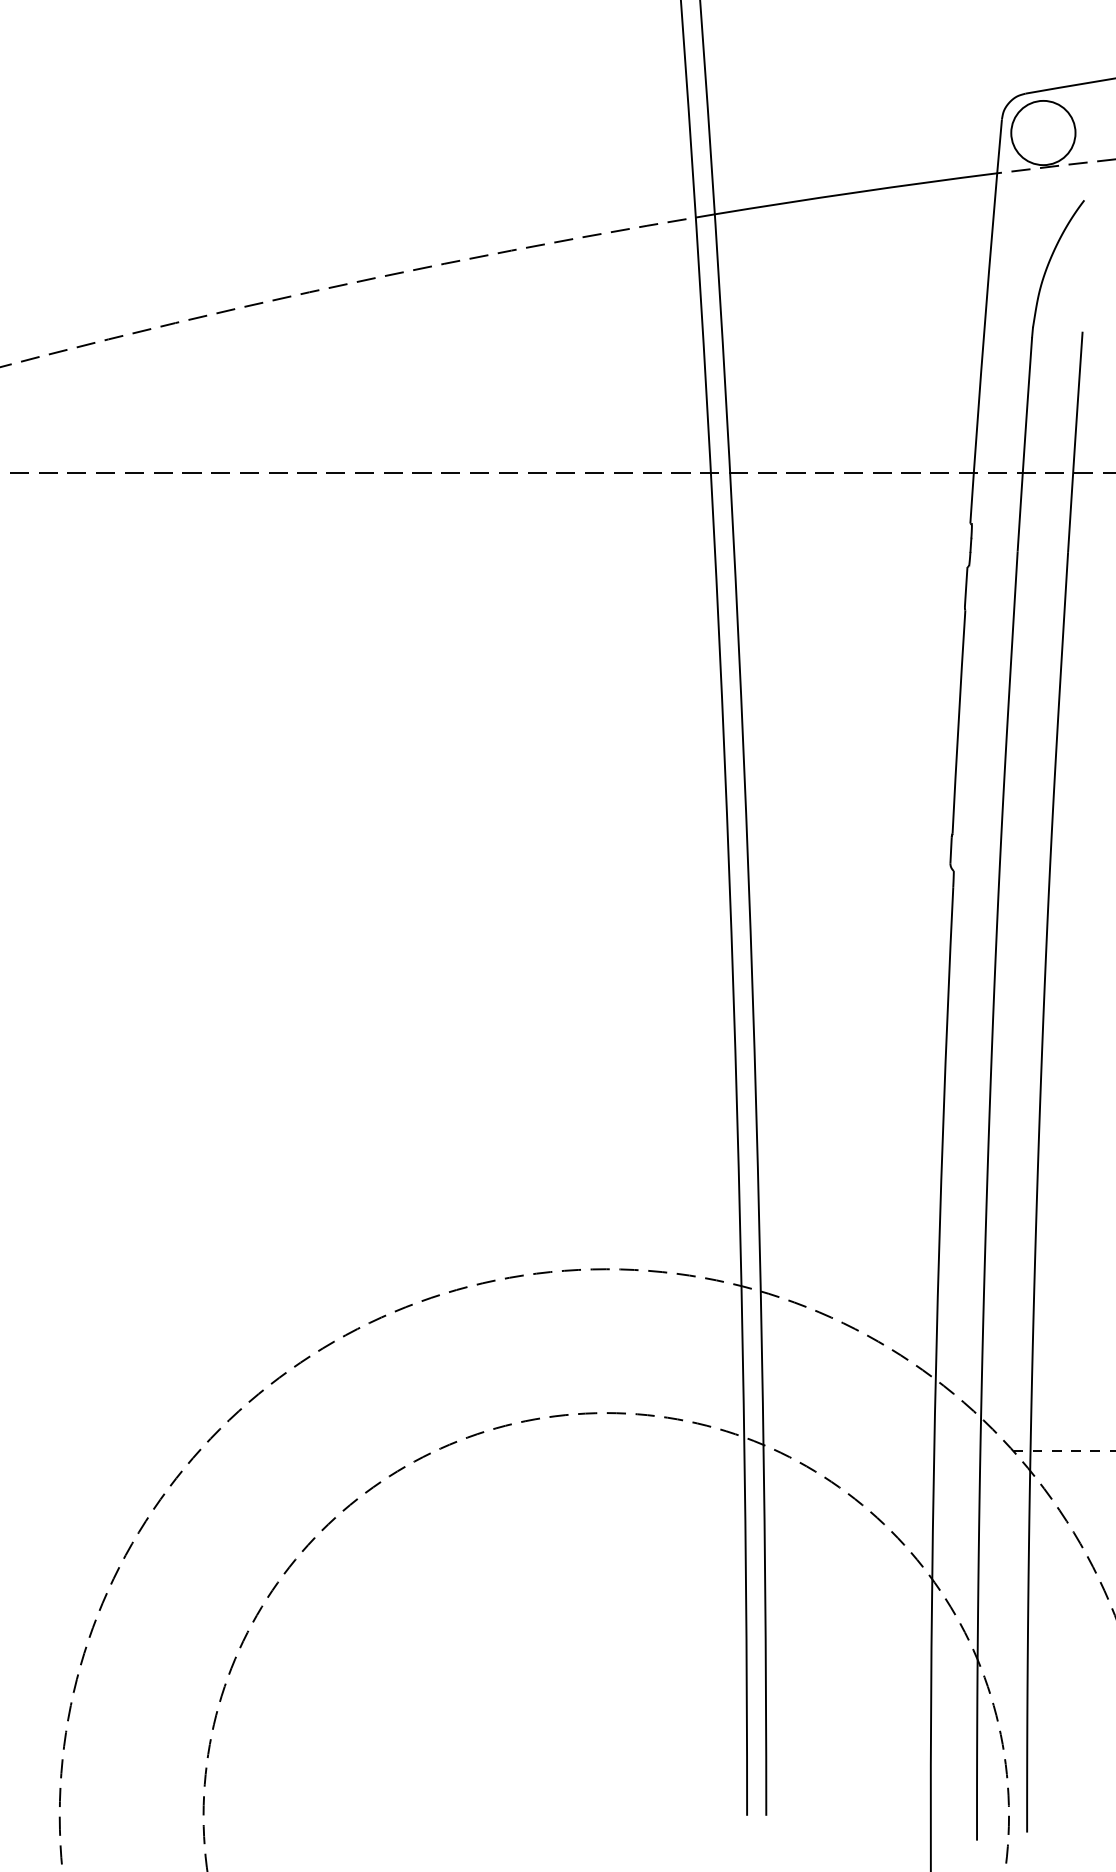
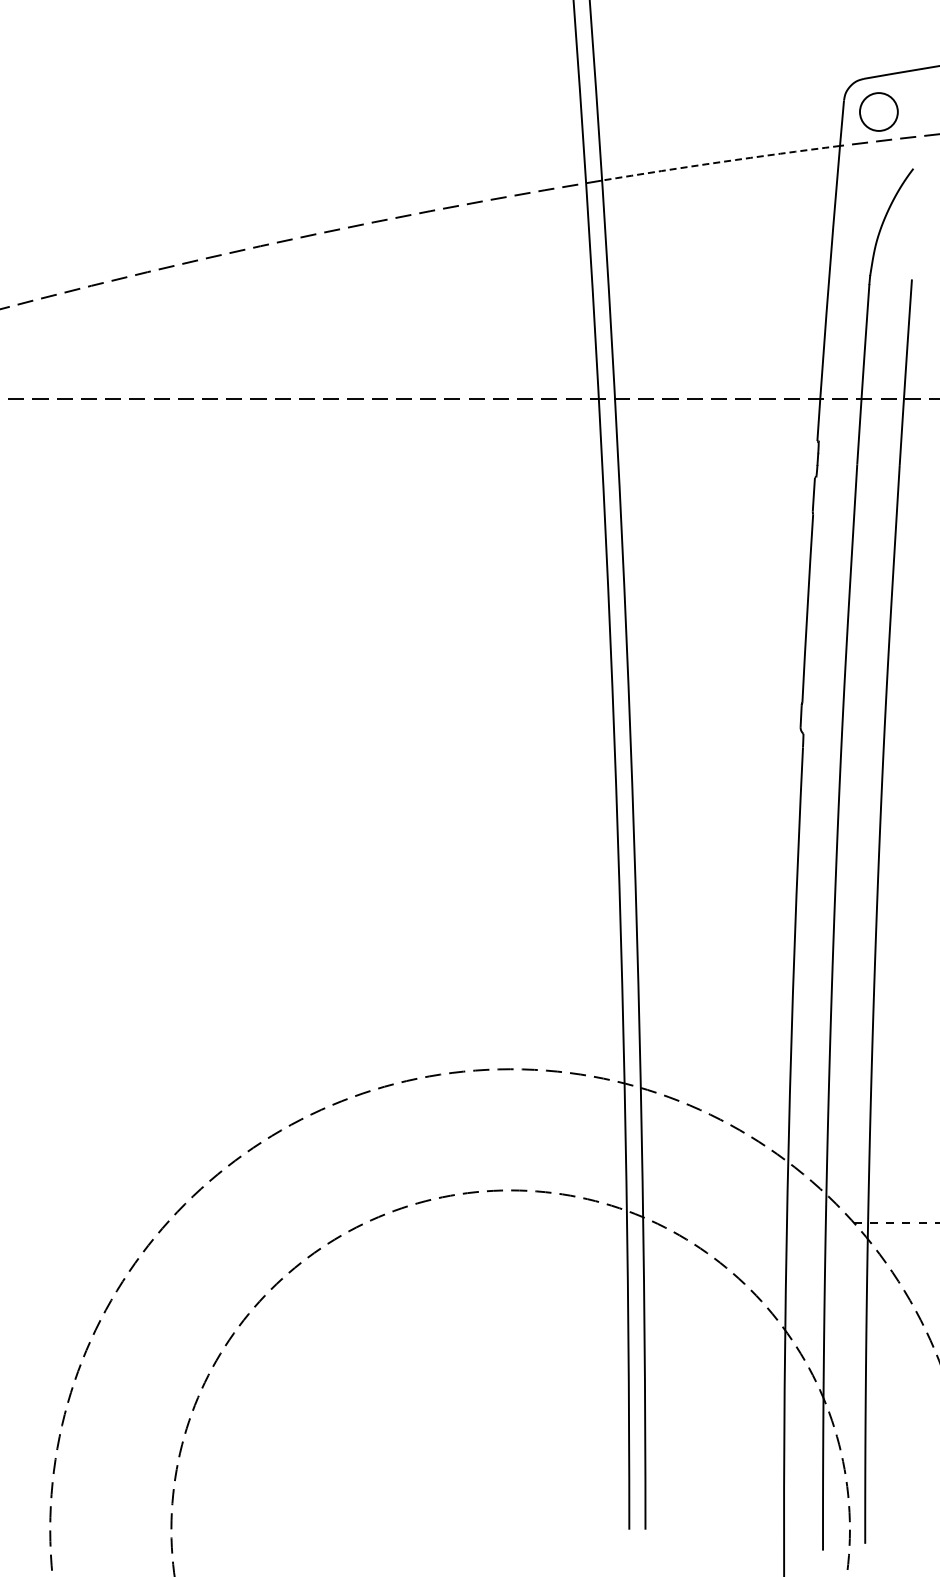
circle: (1042, 132) -> (878, 111), size x0.7
arc: (855, 192) -> (720, 162), solid -> dashed

